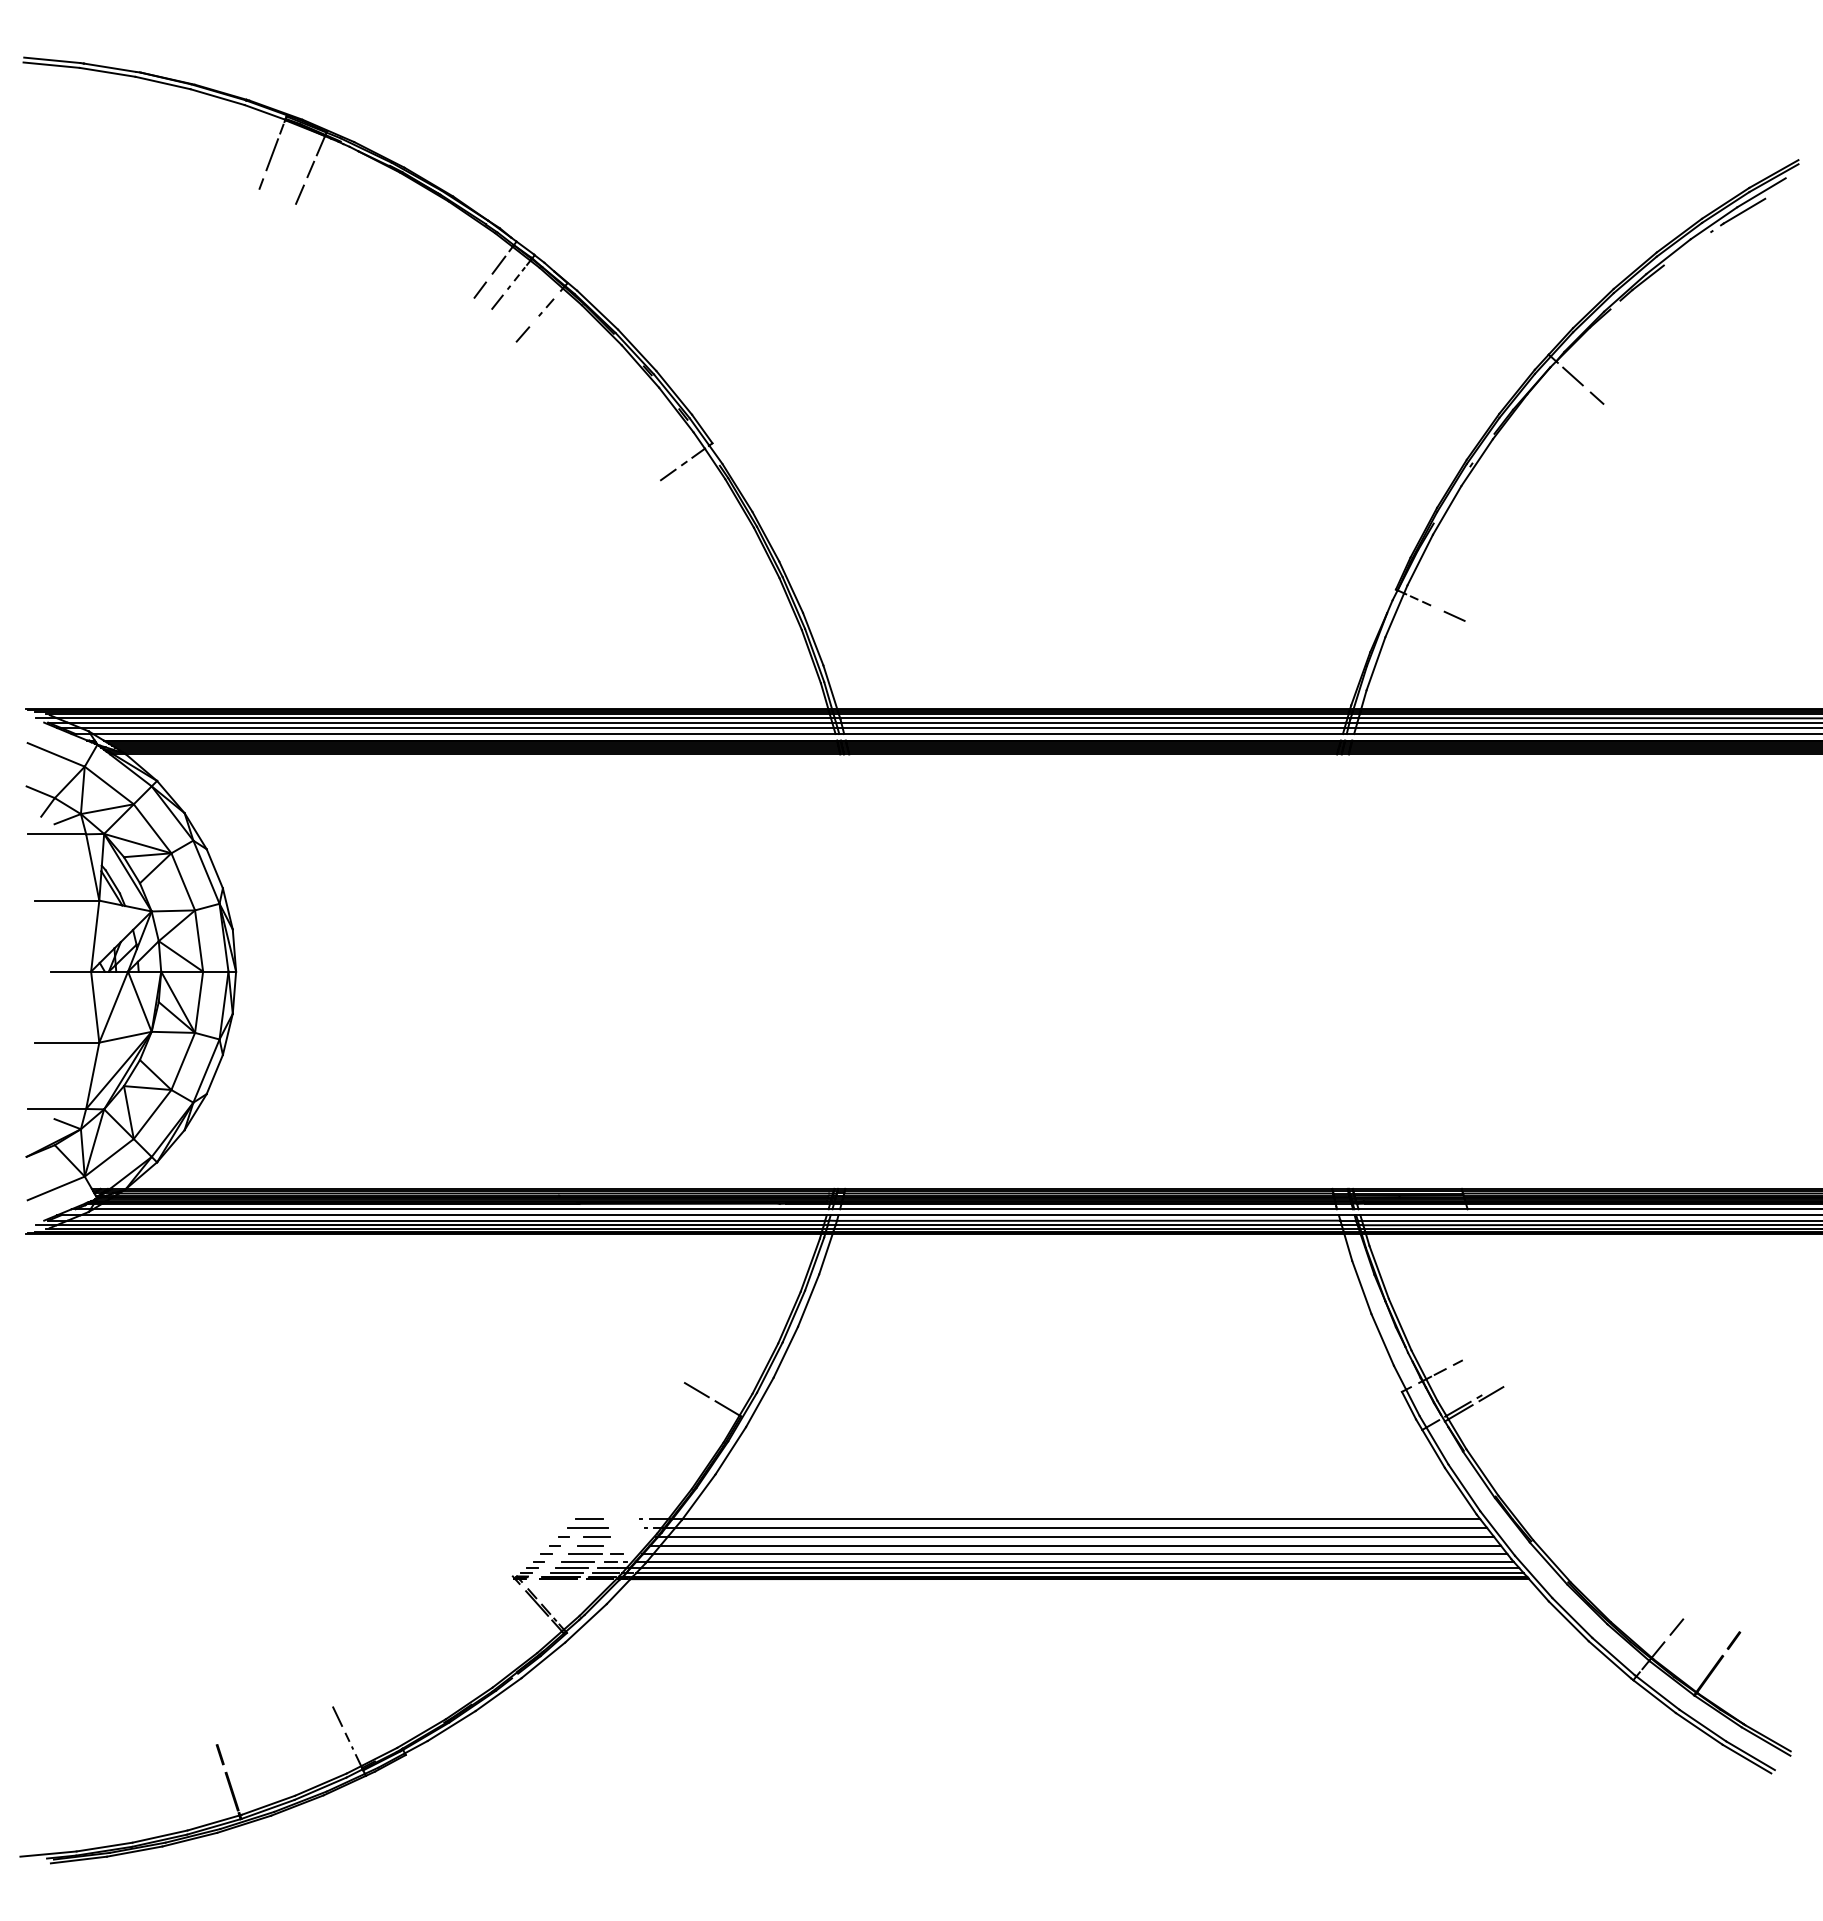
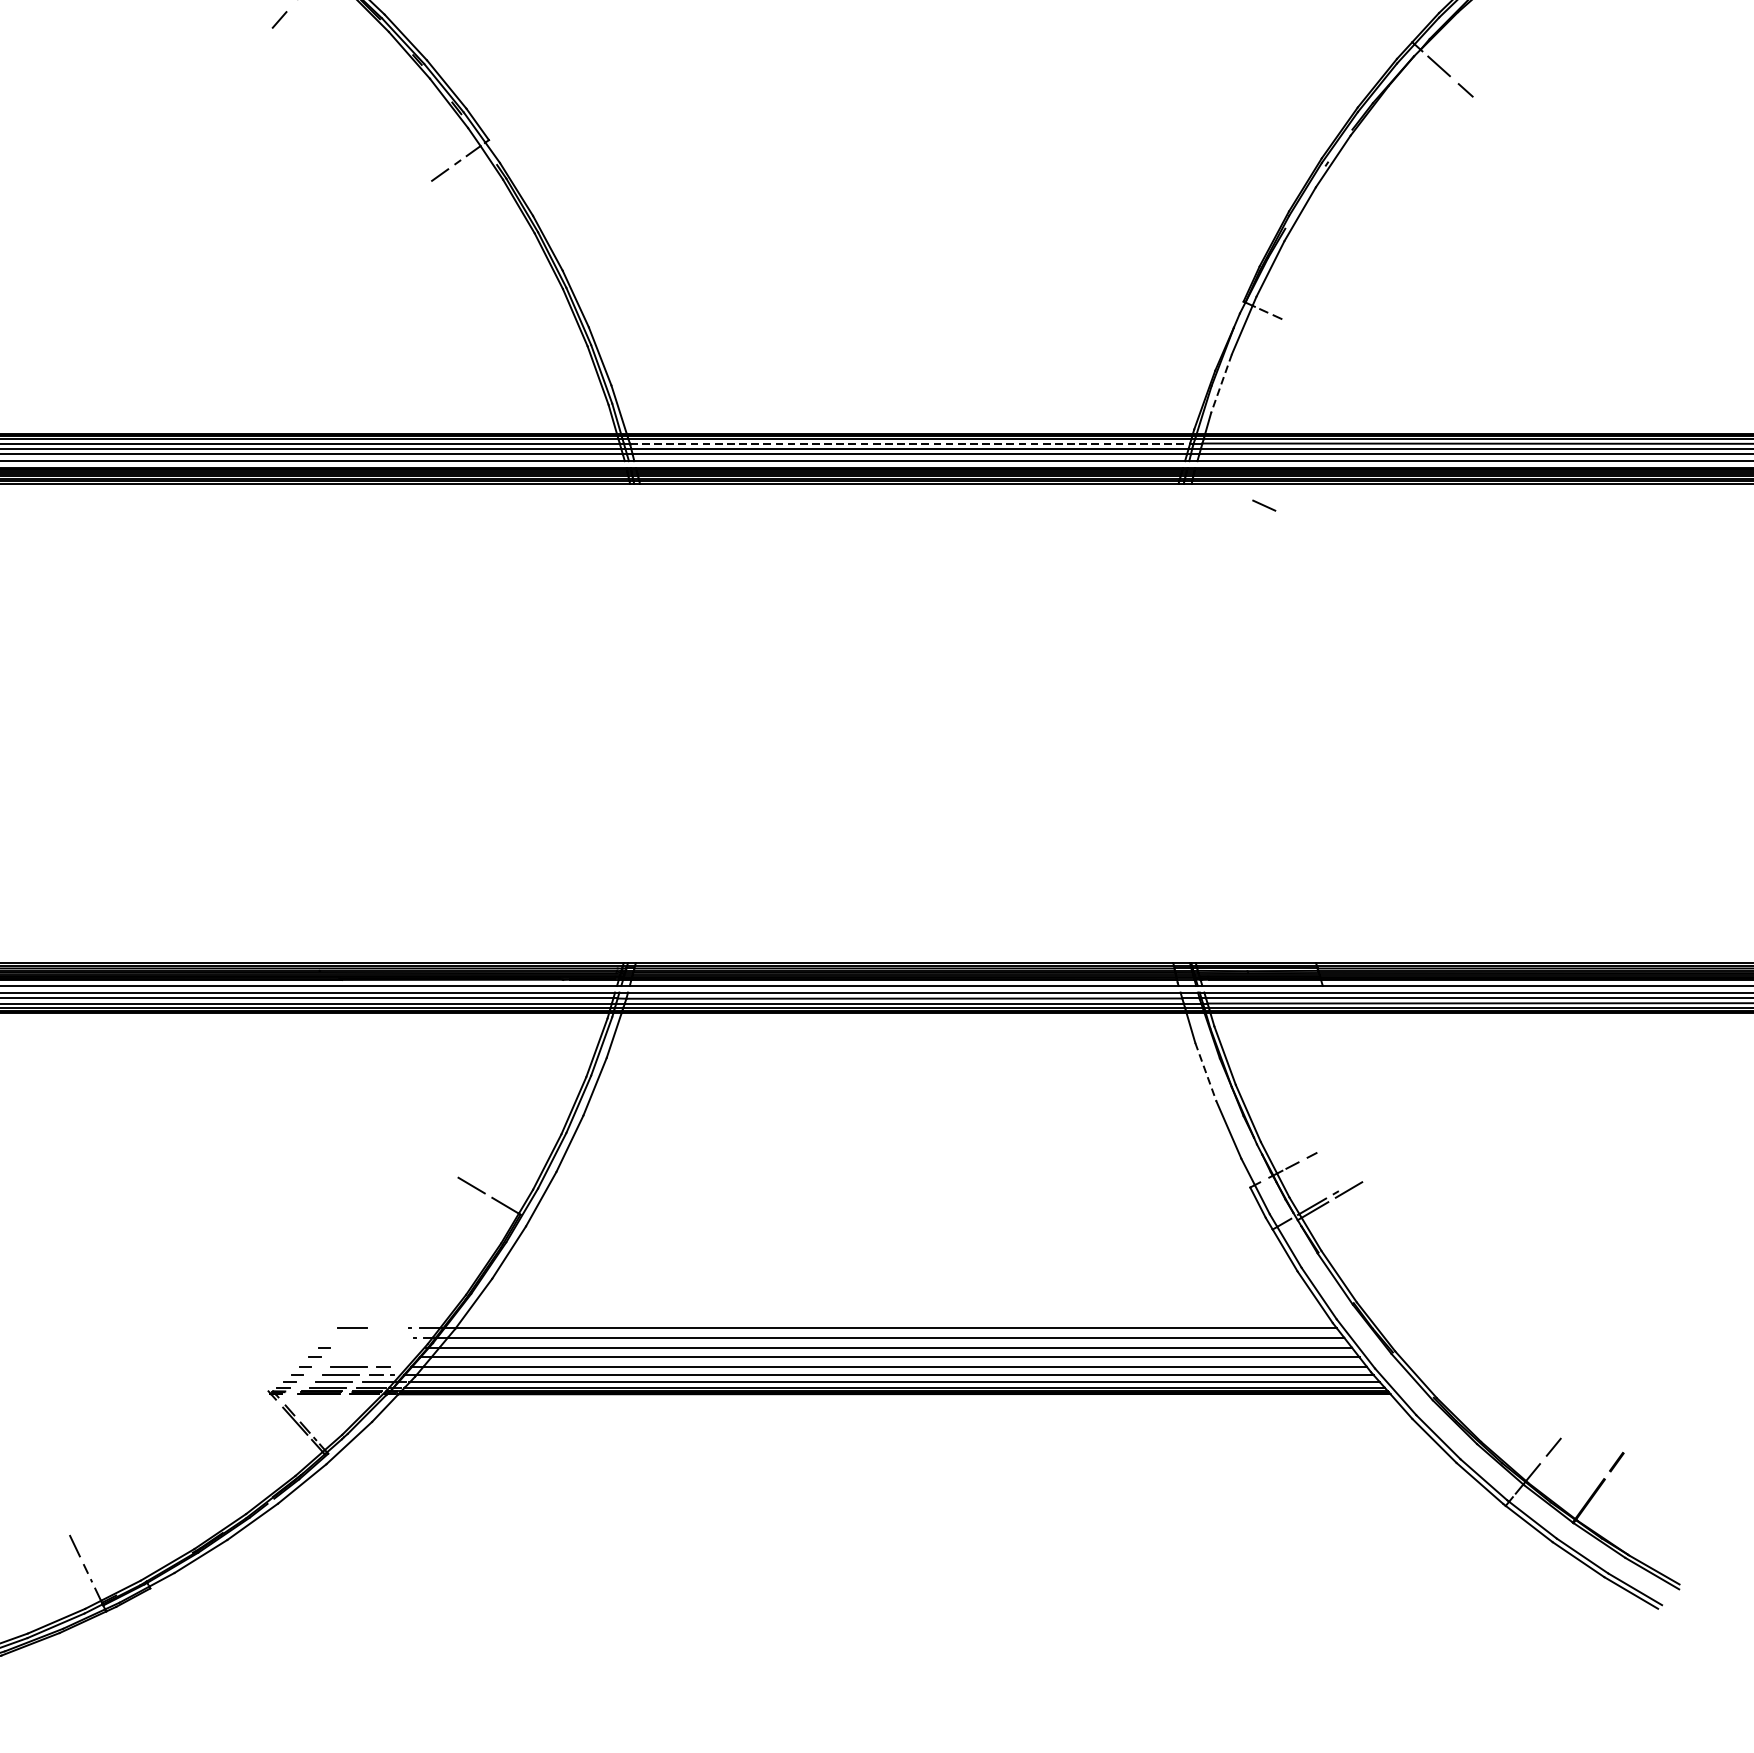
line: (1454, 615) -> (1264, 504), moved
line: (1375, 664) -> (1221, 384), solid -> dashed
line: (1093, 718) -> (909, 443), solid -> dashed
line: (1361, 1287) -> (1205, 1072), solid -> dashed
line: (587, 1527) -> (350, 1337), removed
line: (596, 1536) -> (360, 1347), removed
line: (589, 1545) -> (353, 1357), removed

